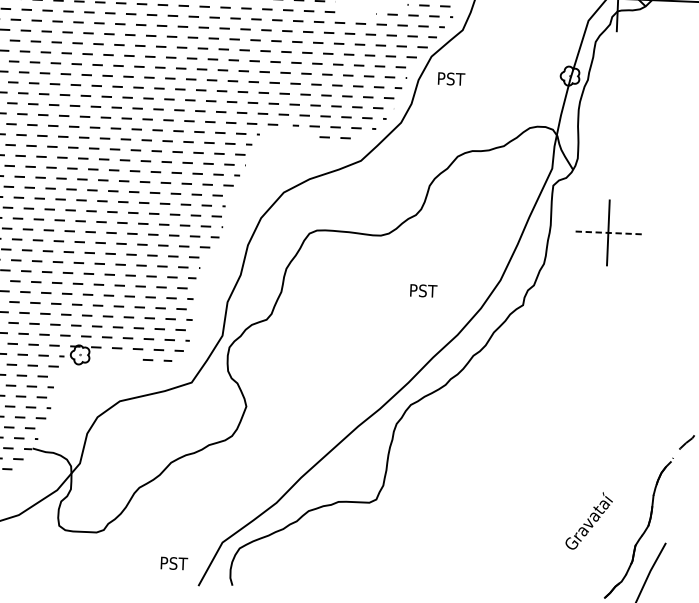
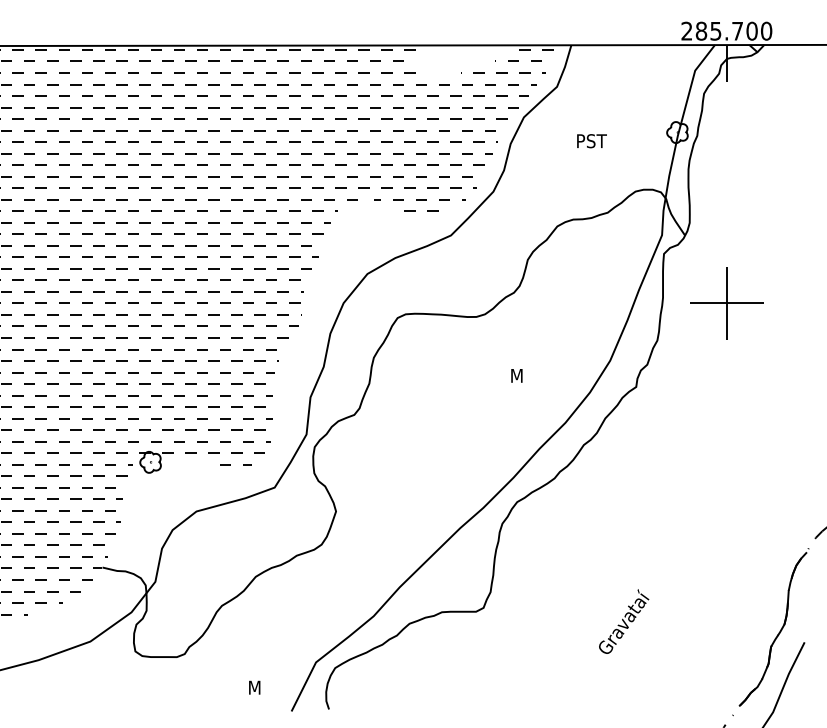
text: (451, 79) -> (591, 141), moved
line: (608, 232) -> (726, 303), dashed -> solid
text: (424, 290) -> (526, 375), PST -> M
text: (589, 520) -> (624, 621), moved
text: (174, 563) -> (264, 687), PST -> M

